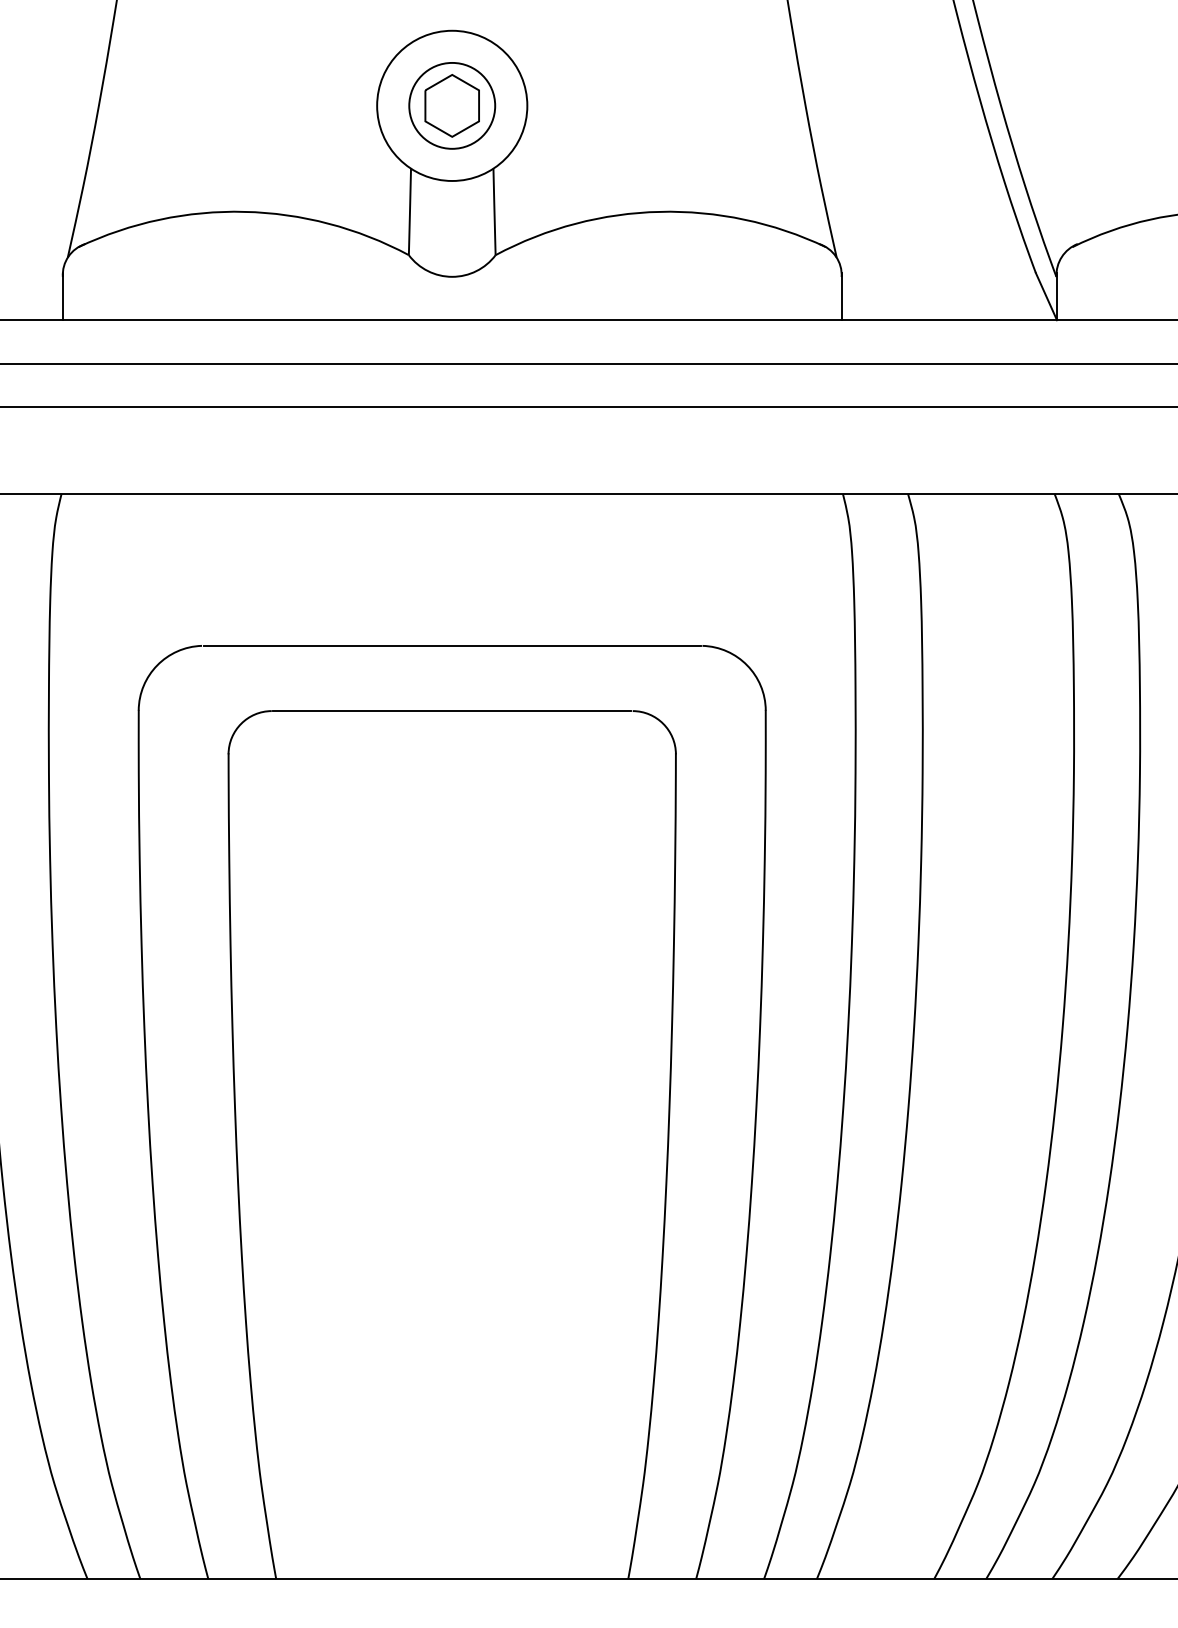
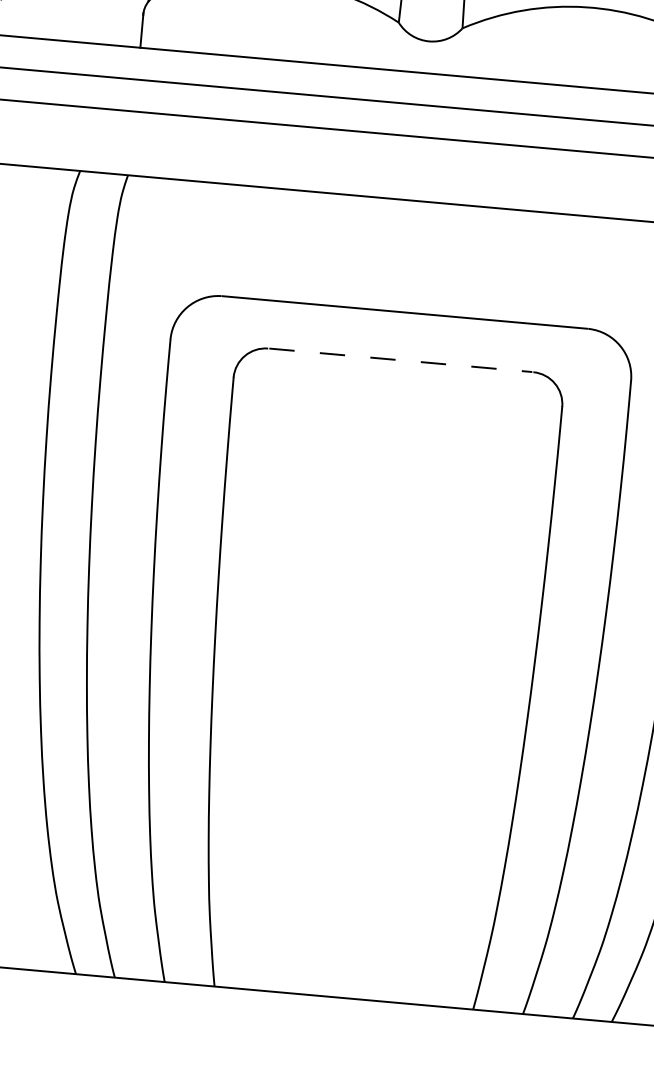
line: (452, 710) -> (401, 359), solid -> dashed

